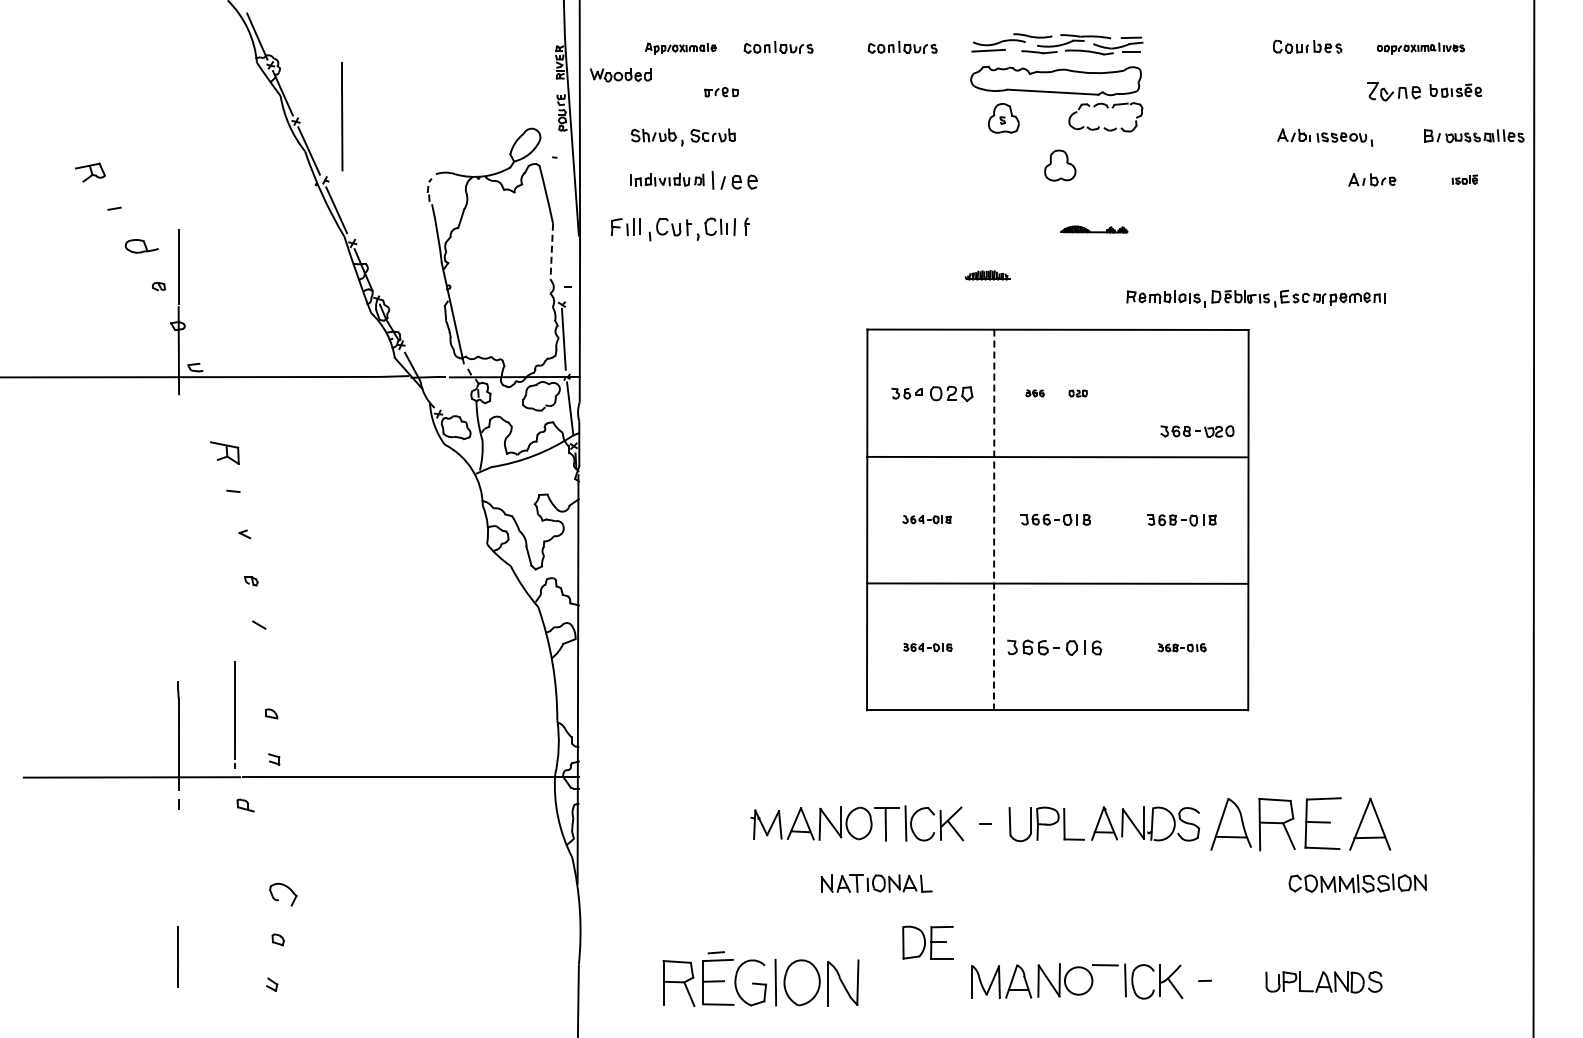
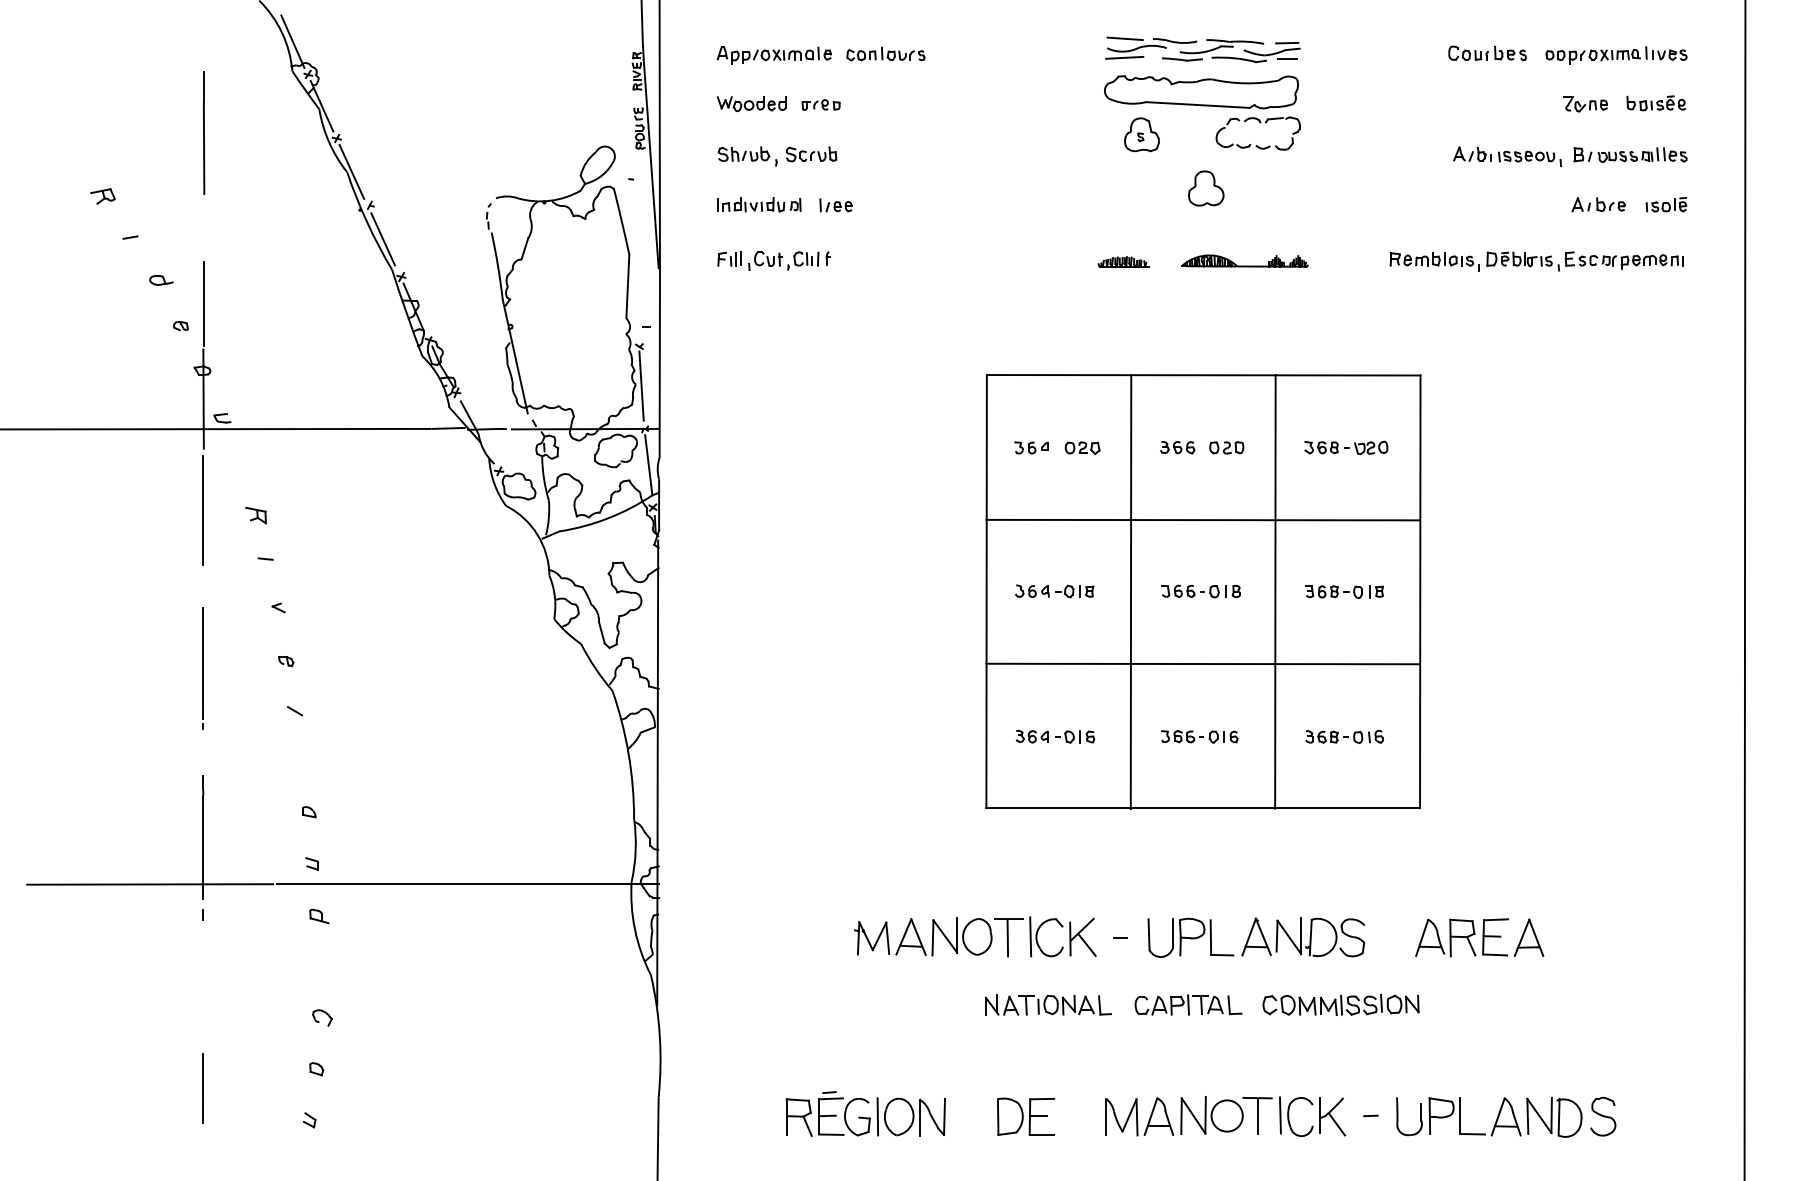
line: (988, 33) -> (1124, 38), added
part: (902, 47) -> (1026, 54), removed
part: (680, 48) -> (774, 55), size x1.43
part: (1420, 48) -> (1615, 55), size x1.43
part: (620, 75) -> (751, 104), moved
part: (1393, 91) -> (1585, 104), size x0.71
line: (342, 116) -> (204, 132), moved
part: (1474, 136) -> (1630, 155), moved
part: (90, 172) -> (103, 196), size x0.71
part: (1372, 179) -> (1598, 204), moved
part: (1464, 179) -> (1666, 204), size x1.43
part: (734, 180) -> (835, 205), size x0.62
part: (679, 229) -> (773, 261), size x0.71
part: (1094, 229) -> (1245, 261), size x1.67
part: (141, 246) -> (161, 280), size x0.62
line: (551, 251) -> (627, 286), dashed -> solid
part: (987, 275) -> (1123, 262), moved
part: (1255, 298) -> (1536, 261), moved
part: (951, 393) -> (1082, 447), size x0.71
part: (1034, 393) -> (1176, 447), size x1.67
part: (1077, 393) -> (1225, 447), size x1.67
part: (1197, 431) -> (1346, 447), moved
line: (178, 448) -> (203, 510), added
part: (224, 452) -> (255, 514), size x0.62
part: (926, 519) -> (1054, 591), size x1.43
line: (1120, 519) -> (1274, 591), added
line: (994, 520) -> (1131, 592), dashed -> solid
part: (927, 647) -> (1055, 736), size x1.43
part: (1054, 647) -> (1199, 736), size x0.71
part: (1181, 647) -> (1344, 736), size x1.43
line: (234, 714) -> (203, 668), moved
part: (245, 805) -> (319, 916), moved
part: (1300, 824) -> (1479, 938), size x0.62
part: (876, 883) -> (1048, 1005), moved
part: (1044, 883) -> (1188, 1005), added
part: (1357, 883) -> (1340, 1005), moved
part: (283, 894) -> (322, 1017), size x0.62
part: (927, 942) -> (1025, 1116), moved
part: (760, 979) -> (865, 1114), size x0.71
line: (1105, 980) -> (1257, 1115), added
part: (1323, 982) -> (1505, 1117), size x1.67

